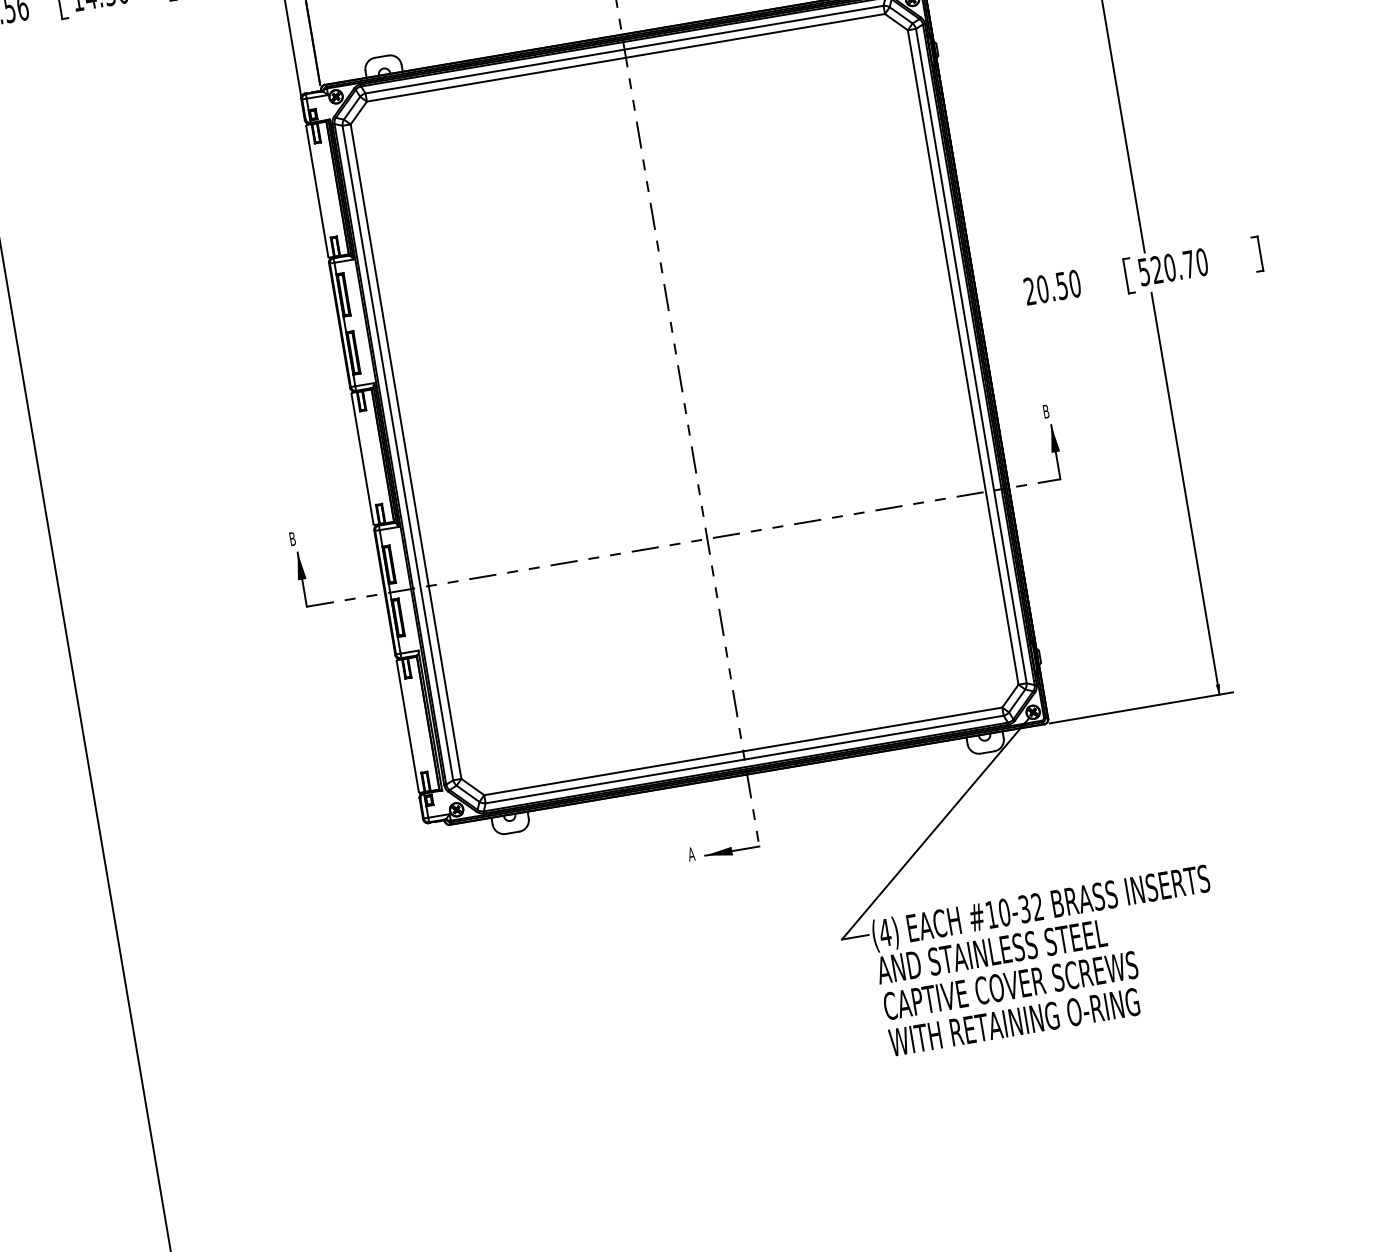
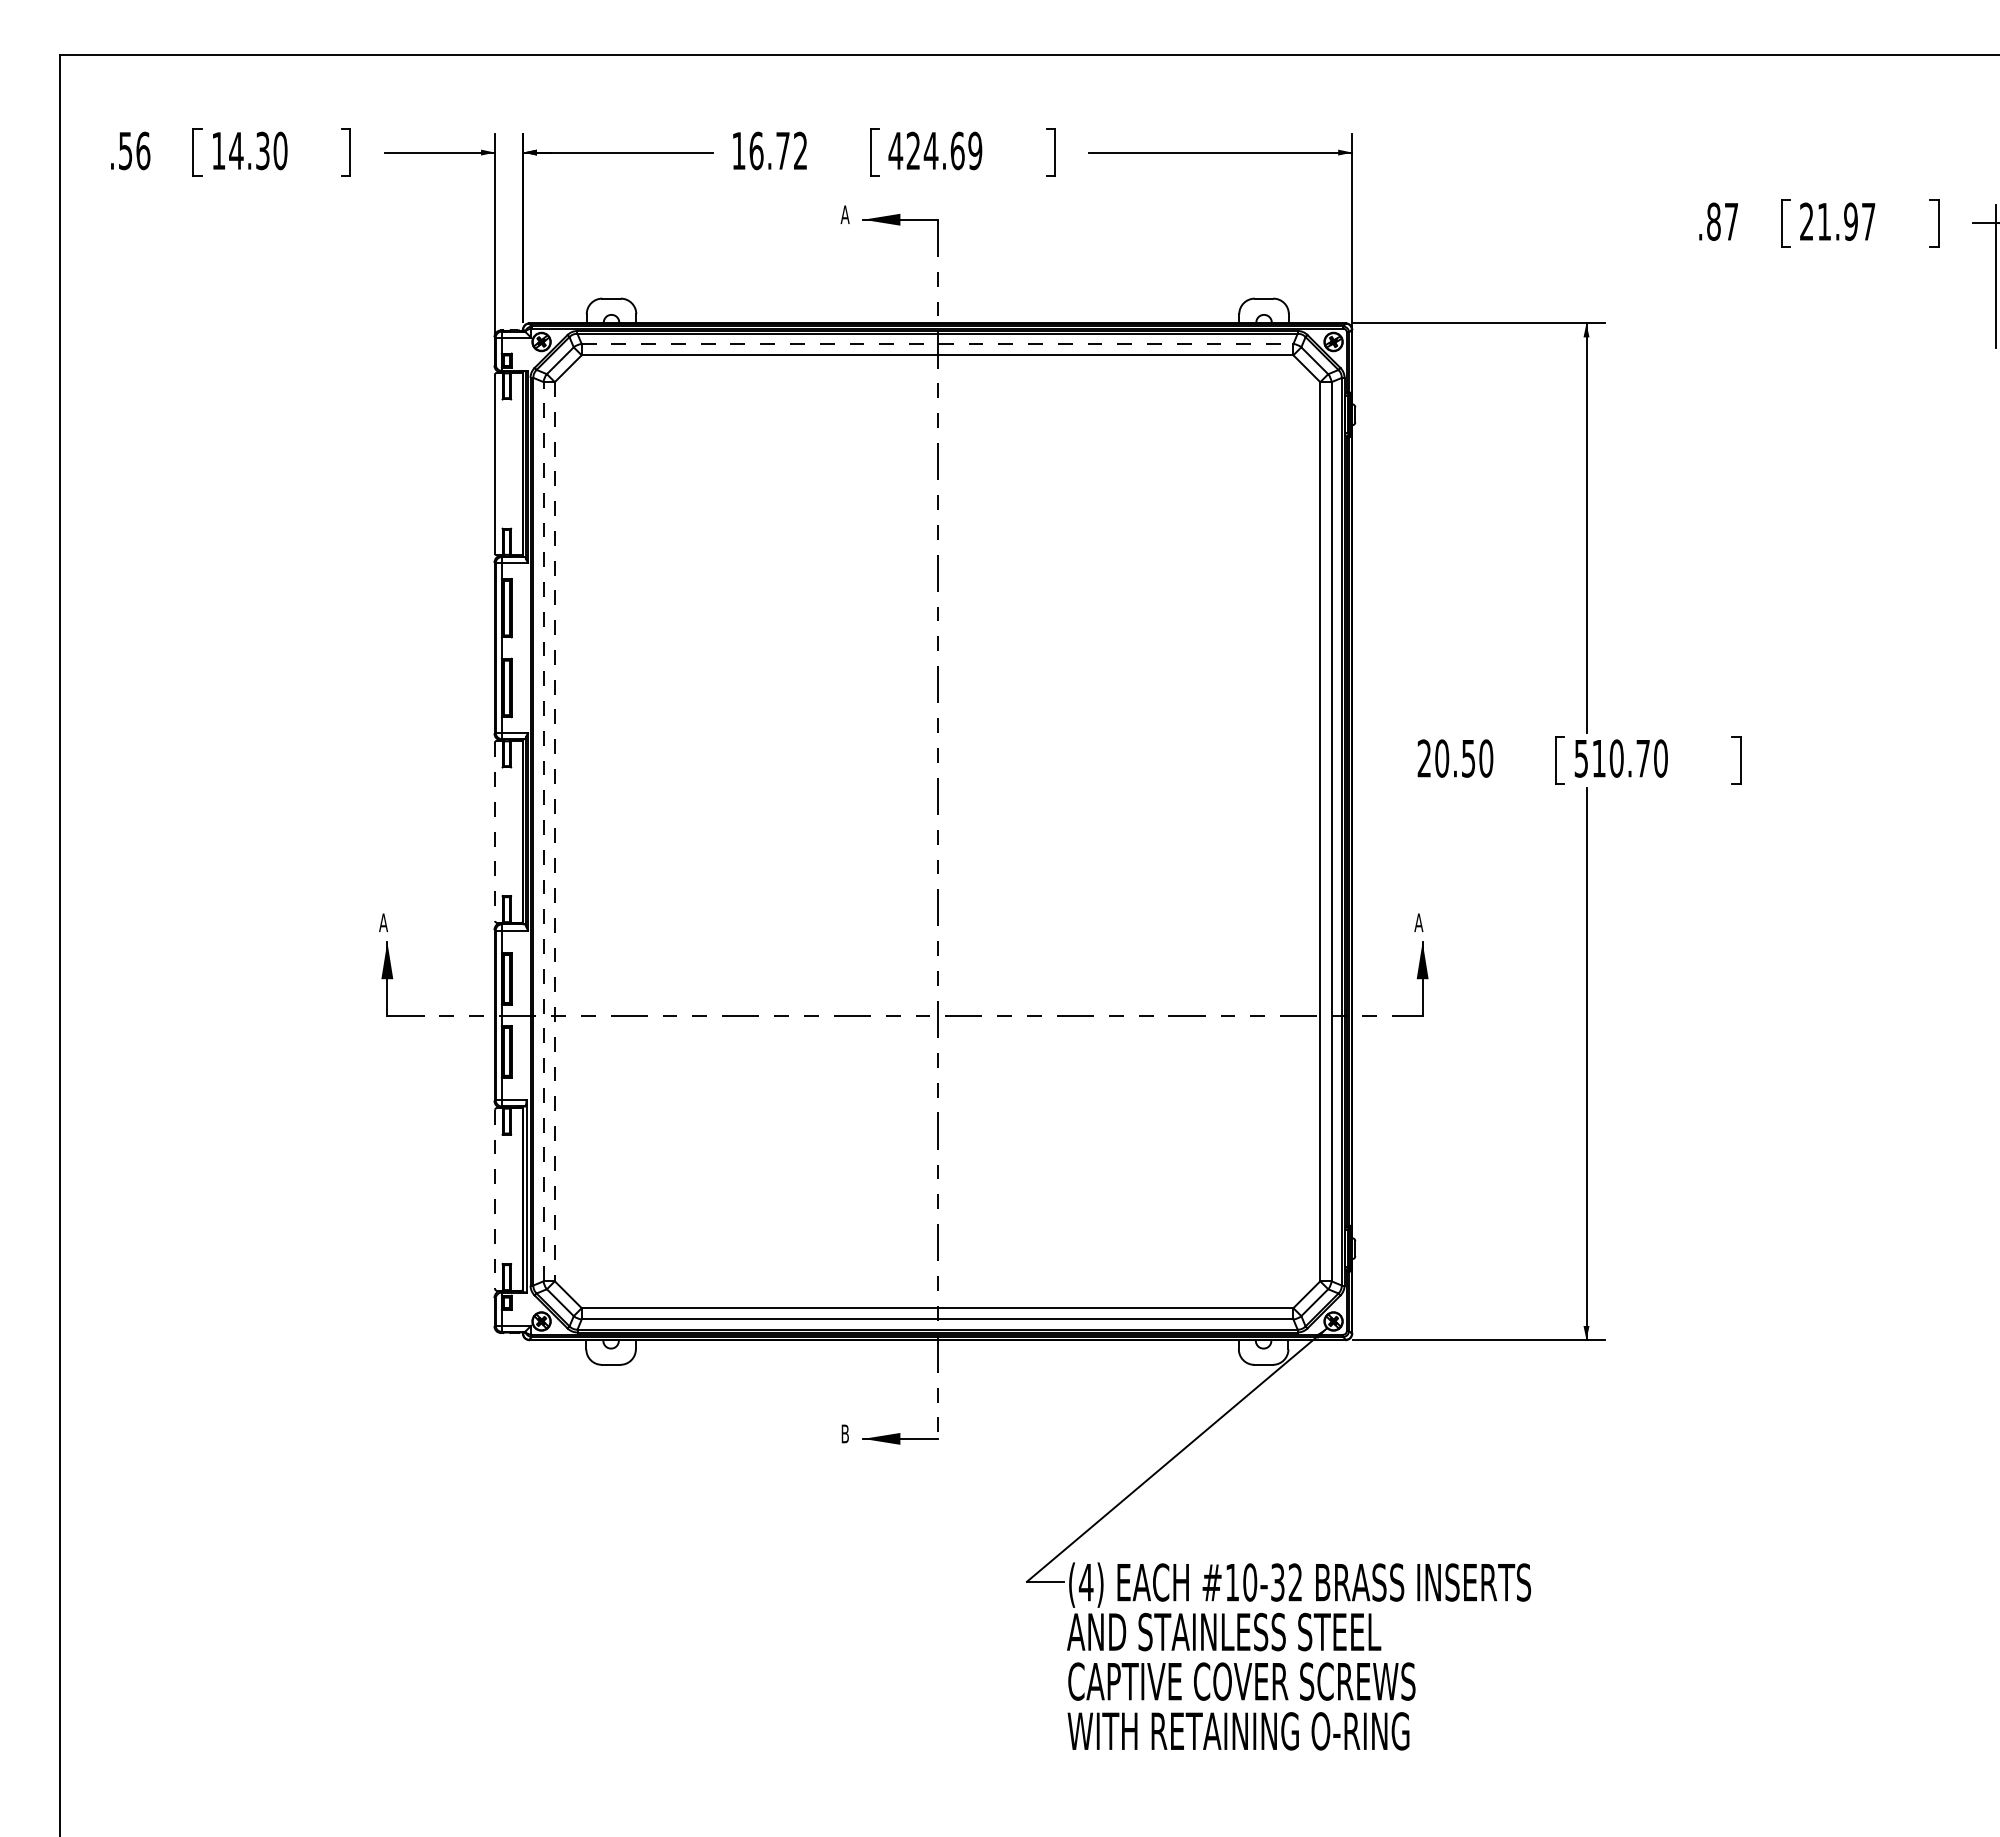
line: (624, 49) -> (937, 344), solid -> dashed
text: (1156, 269) -> (1598, 758), 520.70 -> 510.70
text: (1045, 411) -> (1418, 922), B -> A
line: (405, 451) -> (554, 831), solid -> dashed
line: (397, 452) -> (543, 831), solid -> dashed
line: (362, 459) -> (495, 832), solid -> dashed
text: (292, 538) -> (383, 922), B -> A
line: (408, 726) -> (495, 1199), solid -> dashed
text: (690, 854) -> (844, 1433), A -> B

